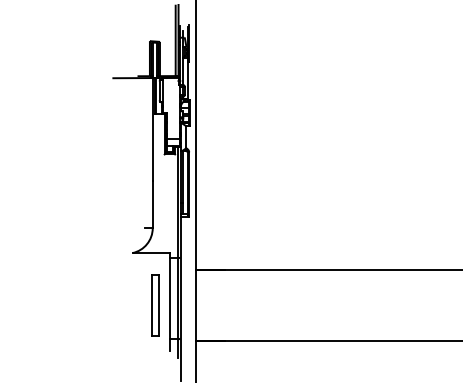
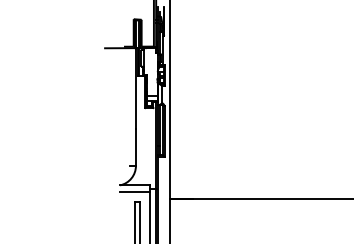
line: (151, 261) -> (134, 191), added

